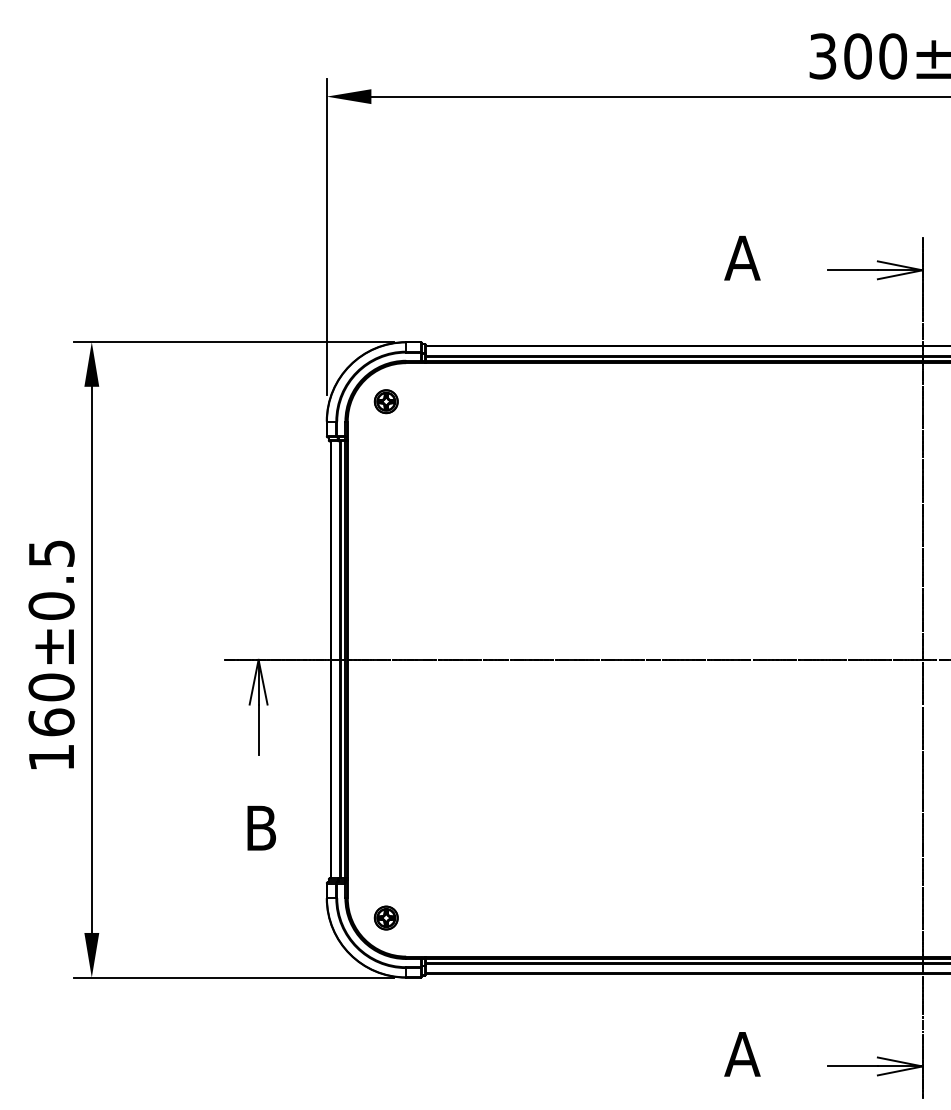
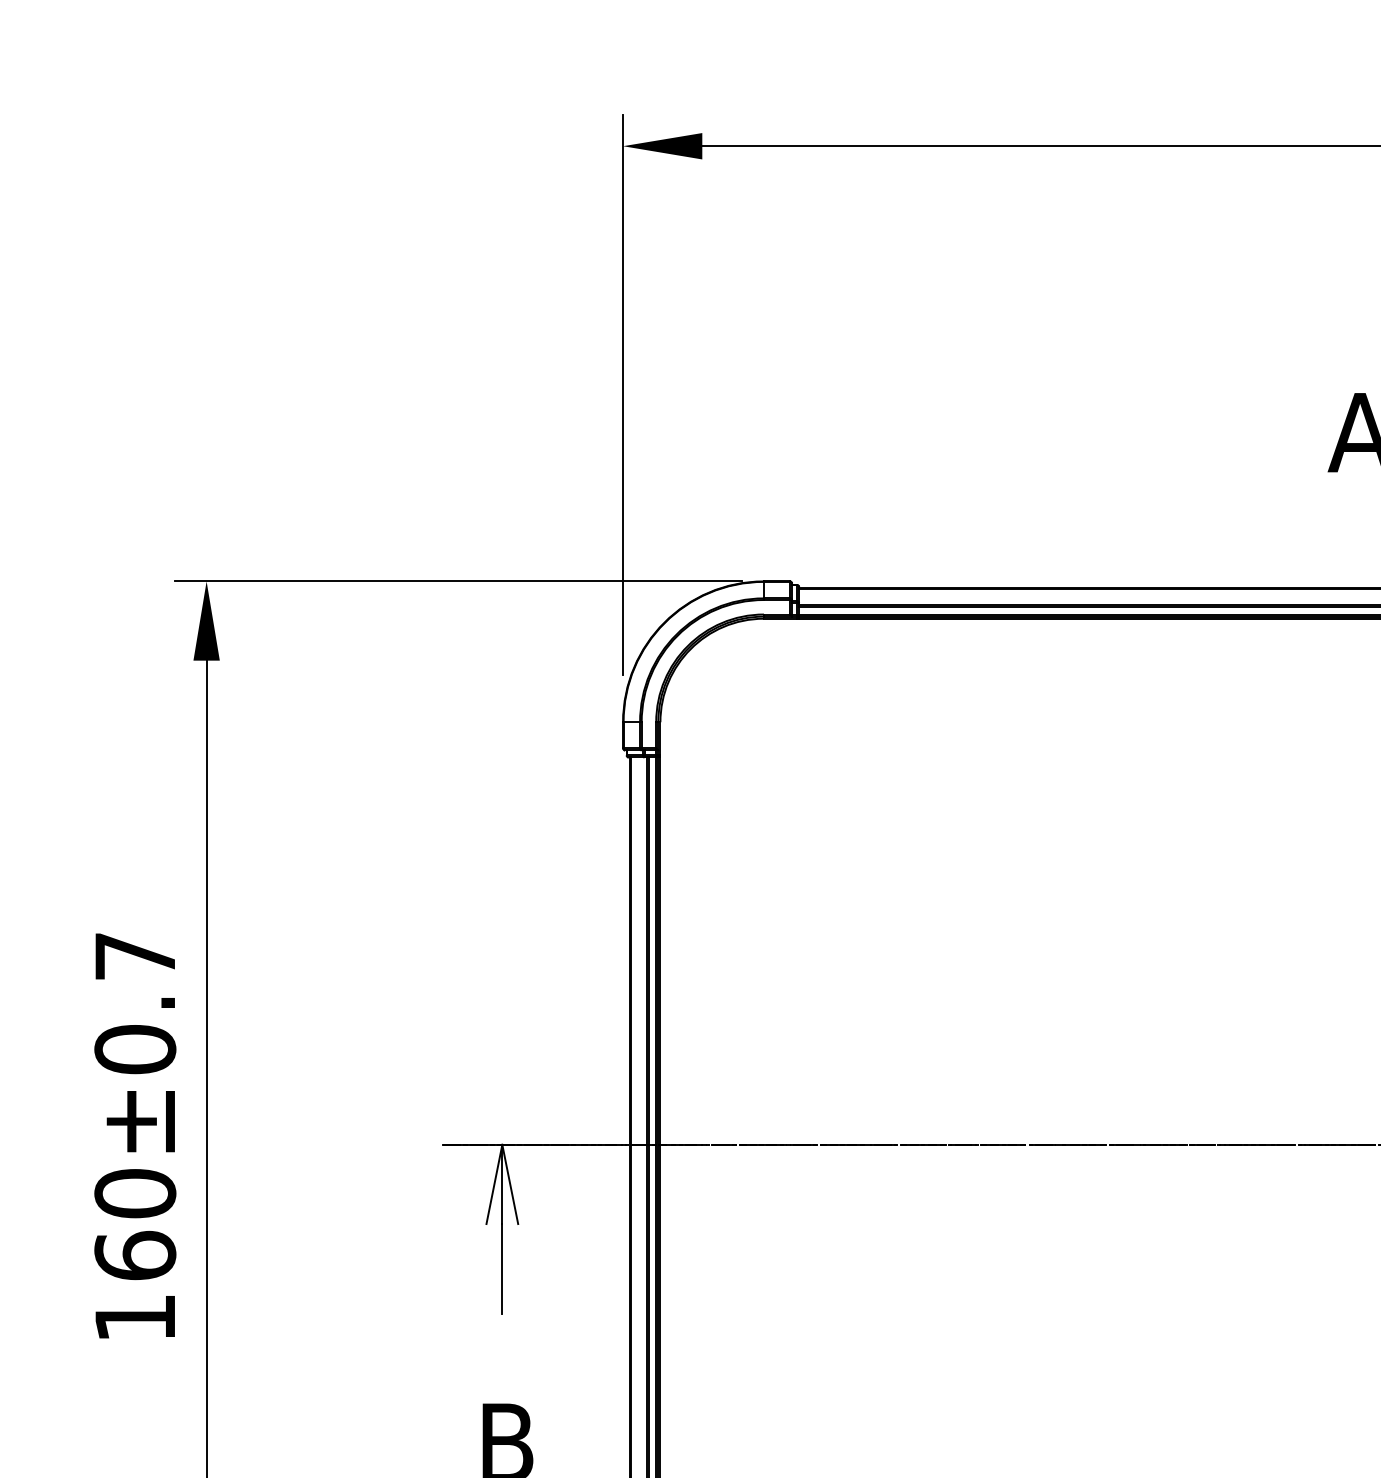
part: (385, 401) -> (727, 686), removed
text: (51, 553) -> (135, 956), 160±0.5 -> 160±0.7

